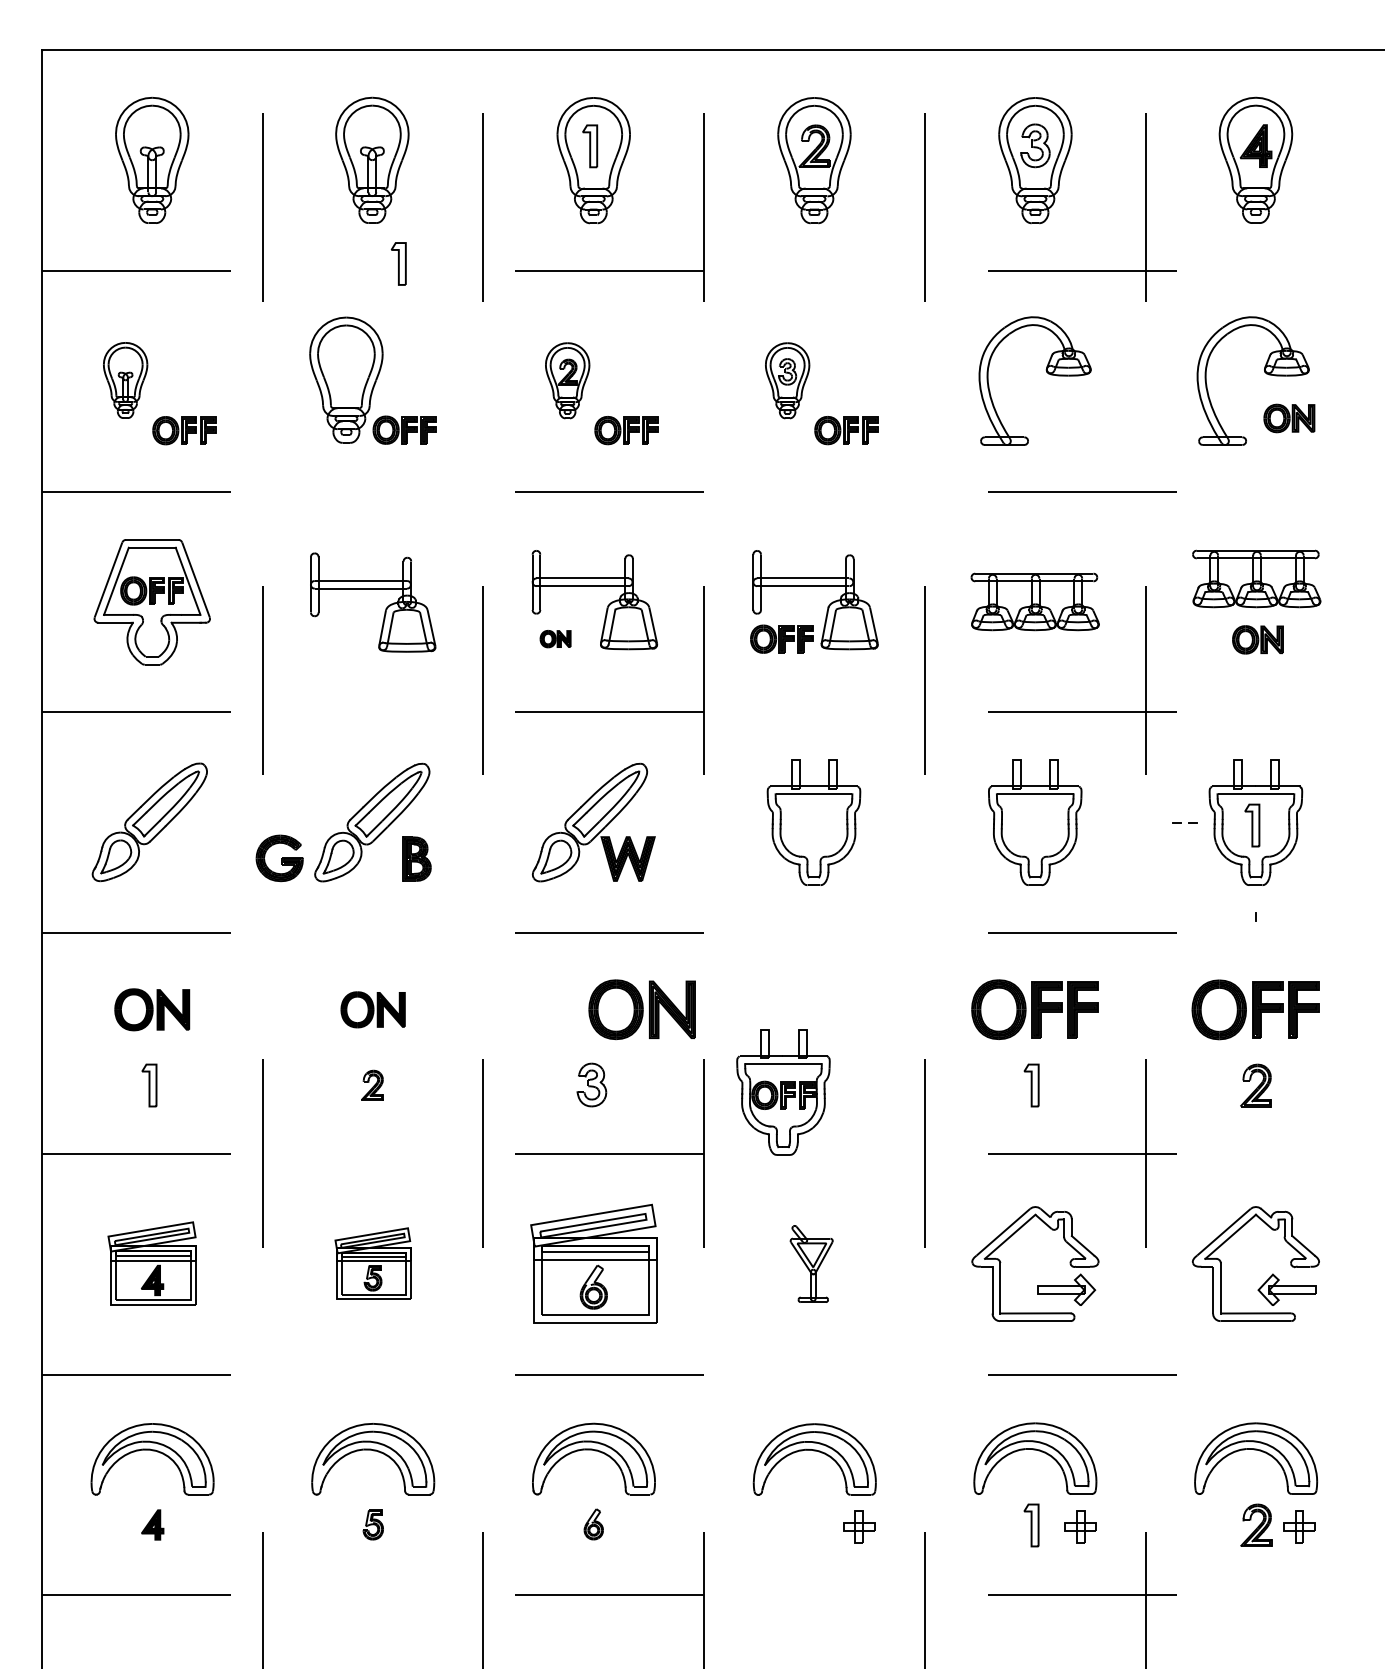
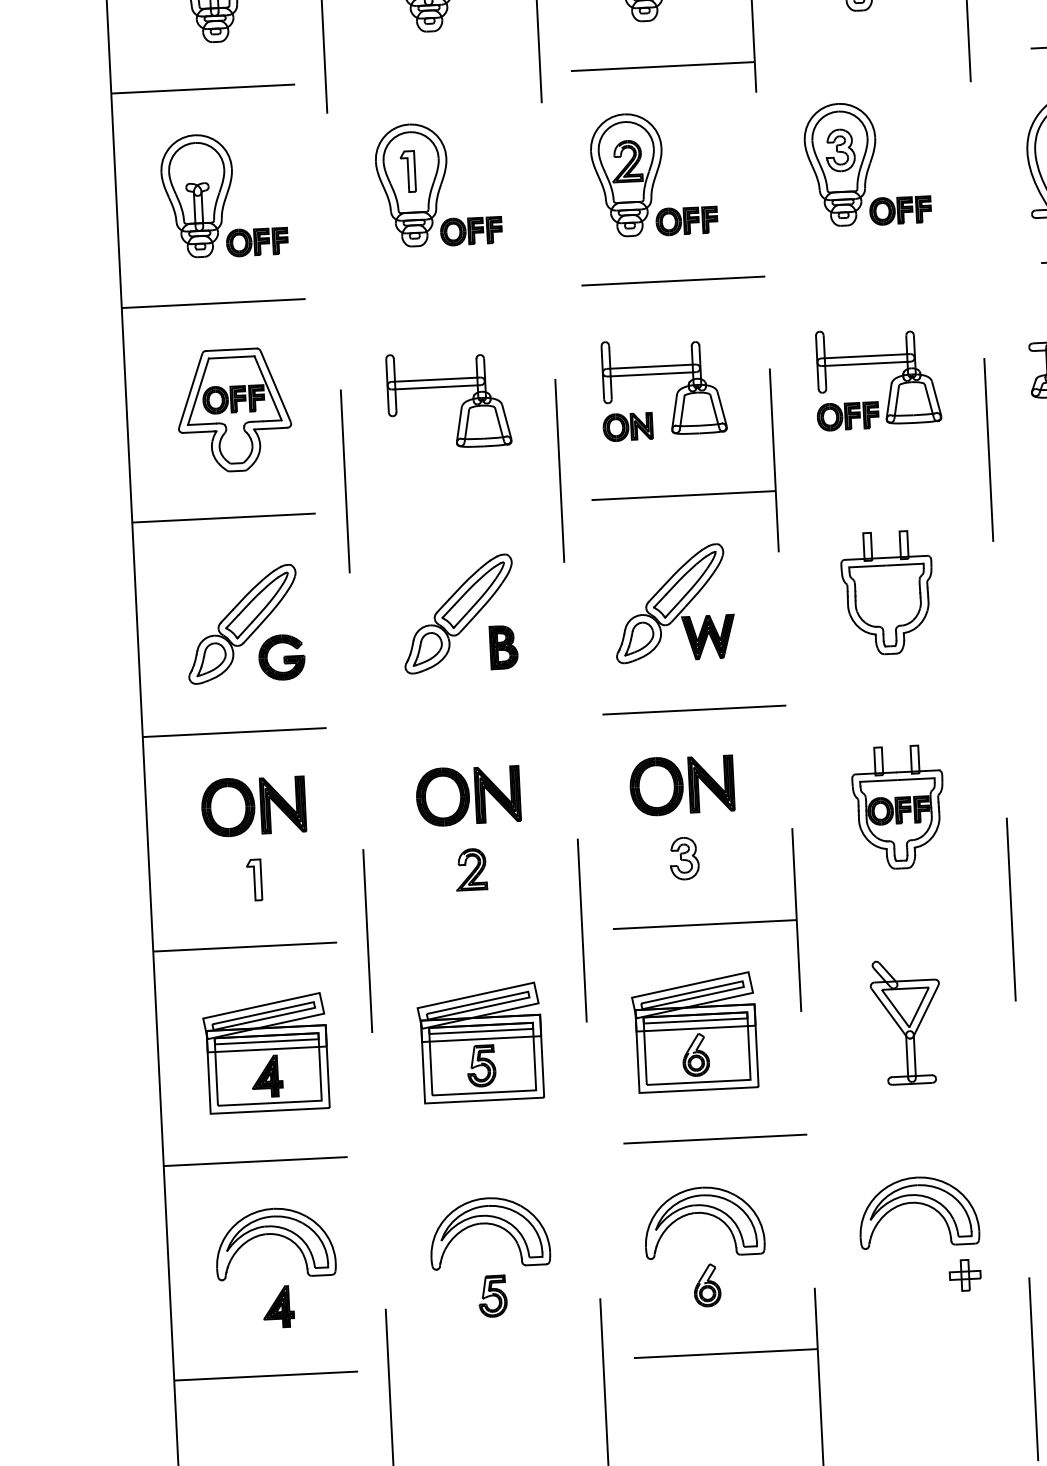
part: (398, 263) -> (407, 171), moved
part: (125, 380) -> (197, 196), size x1.67
part: (567, 380) -> (627, 175), size x1.67
part: (787, 380) -> (841, 164), size x1.67
part: (555, 638) -> (627, 426), size x1.67
part: (279, 858) -> (281, 657), moved
part: (151, 1009) -> (252, 806), size x1.43
part: (372, 1009) -> (467, 795), size x1.67
part: (641, 1009) -> (681, 785), moved
part: (372, 1084) -> (471, 868), size x1.43
part: (783, 1092) -> (898, 807), moved
part: (151, 1263) -> (264, 1052), size x1.43
part: (372, 1263) -> (479, 1042), size x1.67
part: (811, 1263) -> (906, 1021), size x1.67
part: (152, 1524) -> (278, 1306), size x1.43
part: (373, 1524) -> (493, 1296), size x1.43
part: (593, 1524) -> (706, 1285), size x1.43

